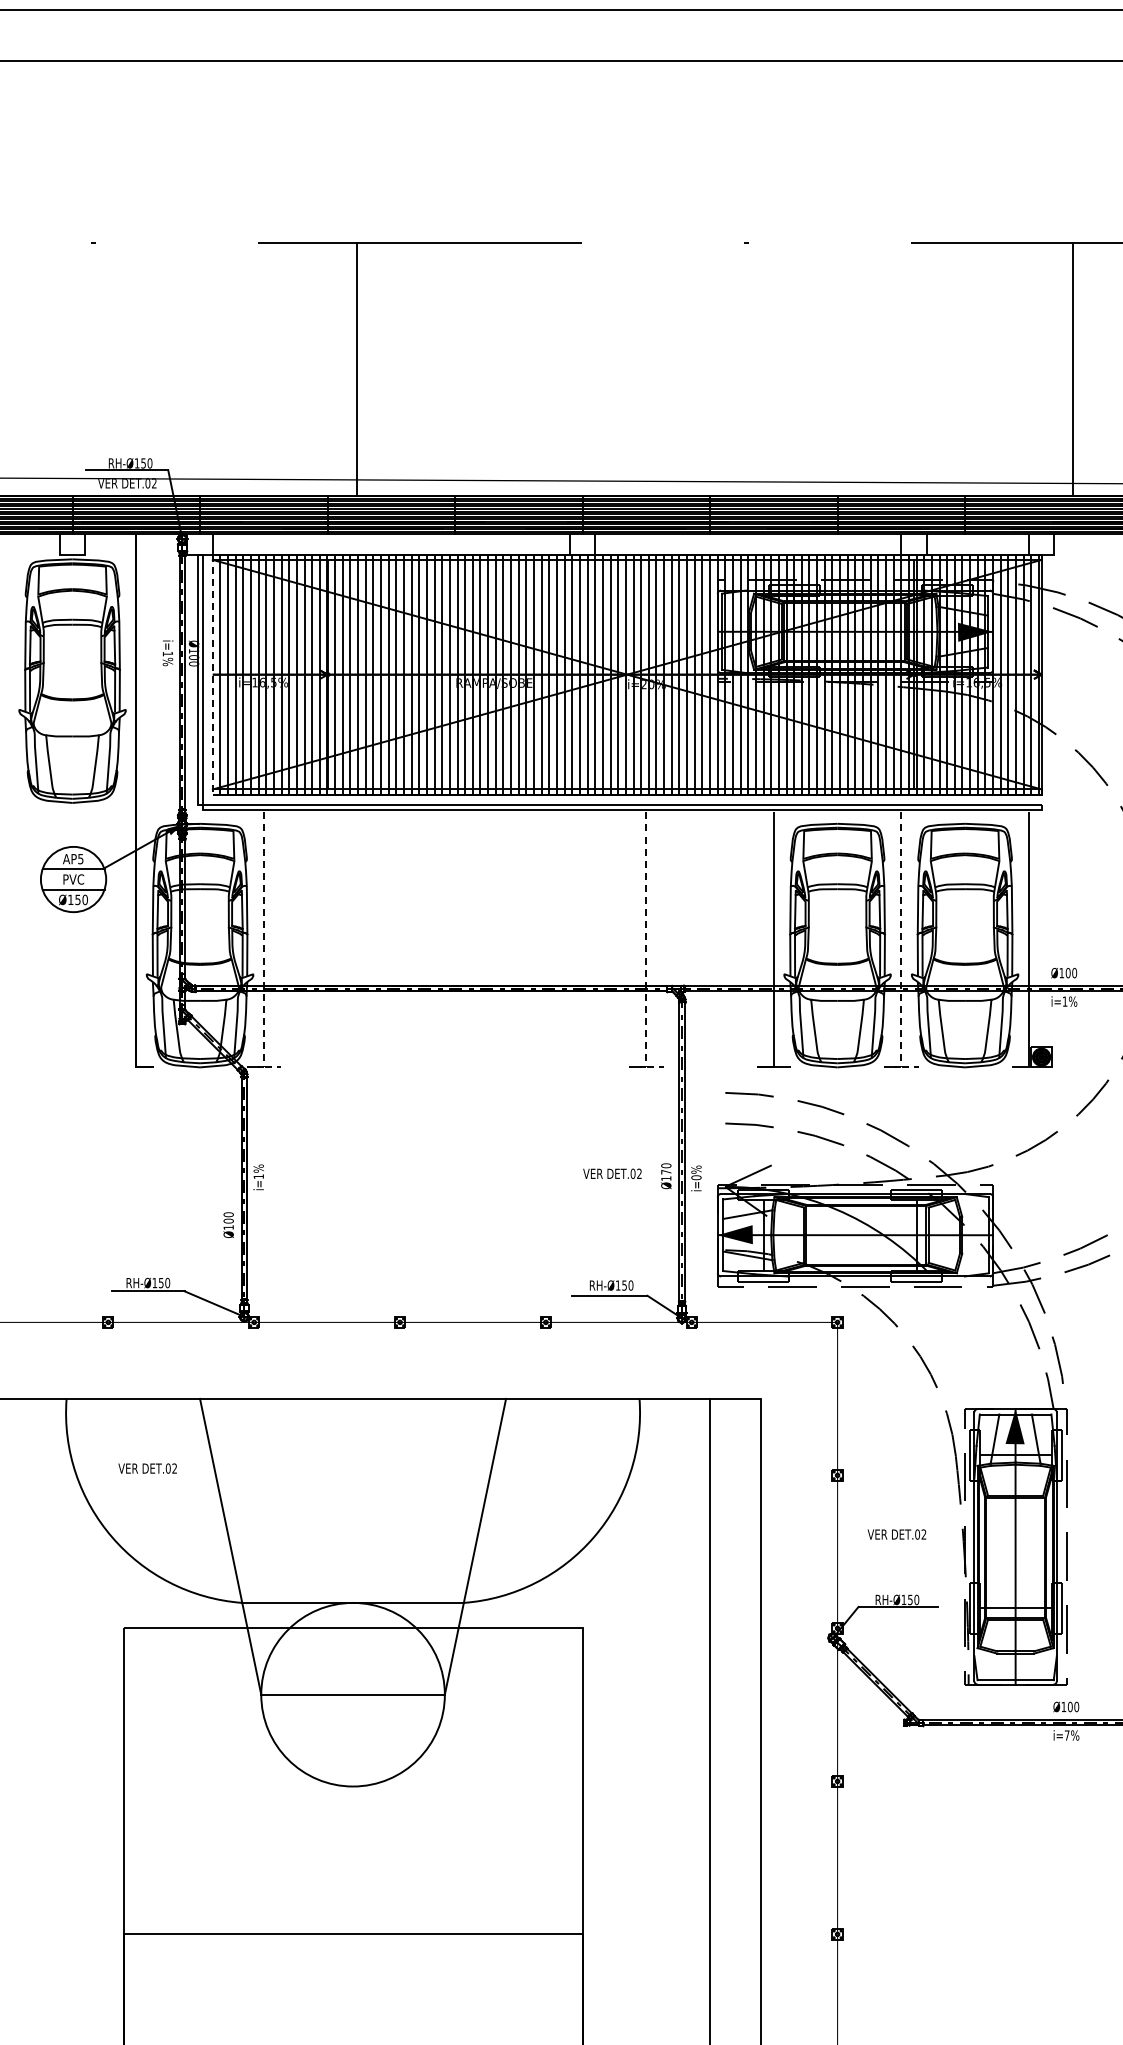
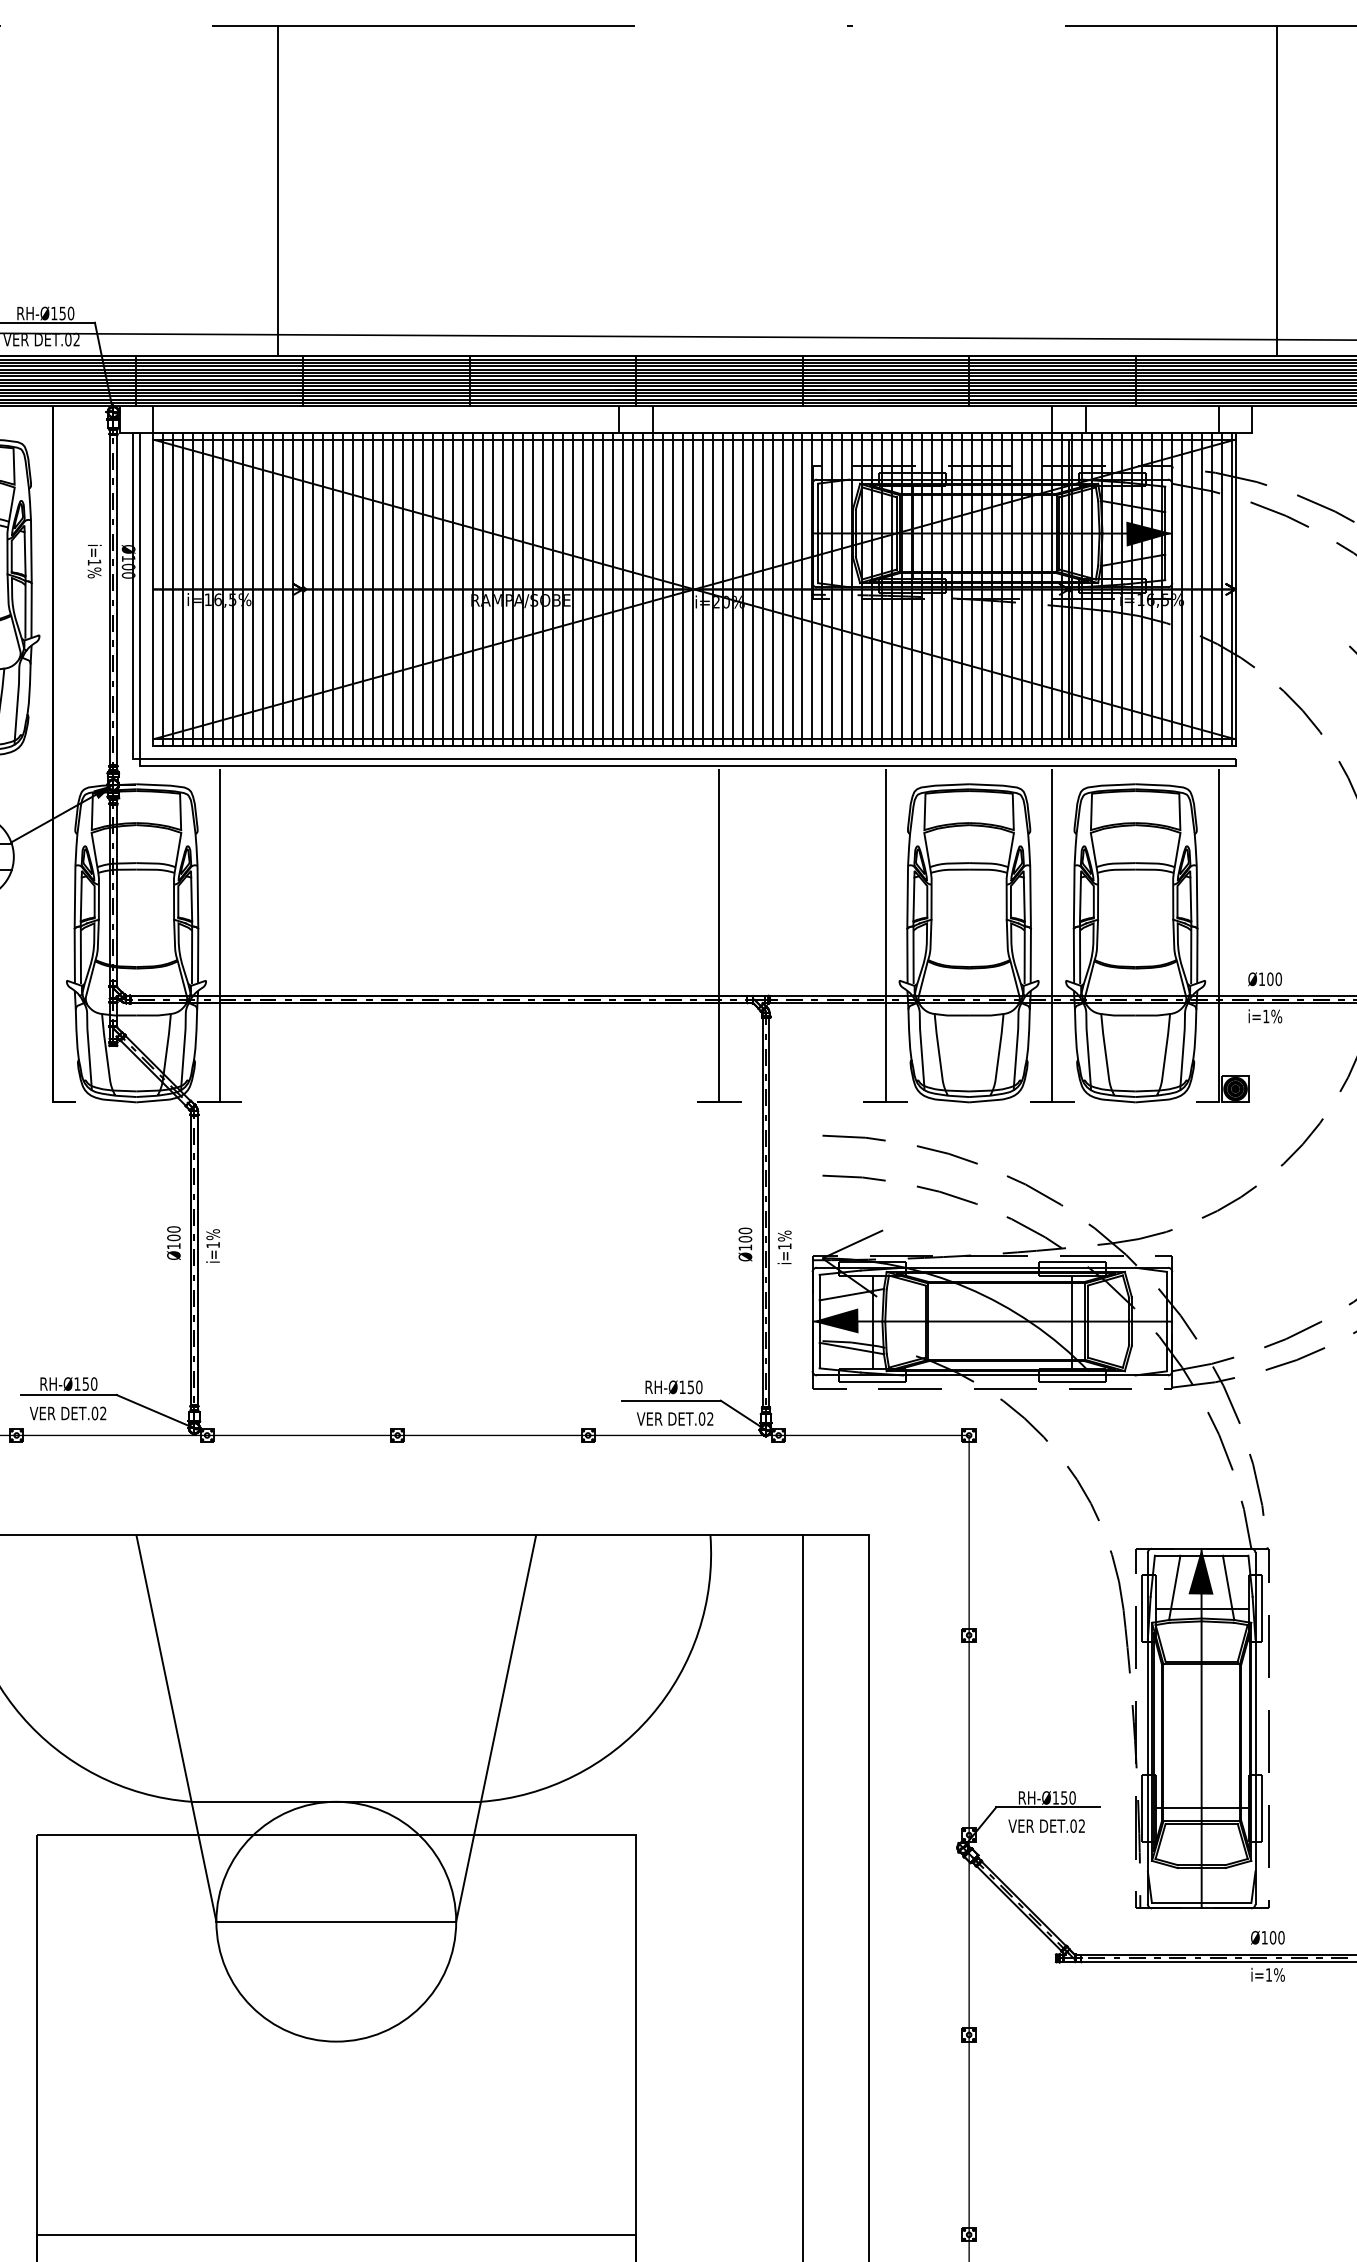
line: (357, 369) -> (278, 190), moved
line: (212, 674) -> (152, 589), dashed -> solid
line: (263, 967) -> (219, 971), dashed -> solid
line: (646, 967) -> (719, 971), dashed -> solid
line: (901, 967) -> (1052, 971), dashed -> solid
text: (666, 1171) -> (745, 1238), Ø170 -> Ø100
text: (612, 1173) -> (675, 1418), moved
text: (696, 1177) -> (784, 1246), i=0% -> i=1%
text: (228, 1224) -> (173, 1242), moved
text: (147, 1468) -> (67, 1413), moved
text: (896, 1534) -> (1046, 1826), moved
text: (1067, 1735) -> (1269, 1974), i=7% -> i=1%

